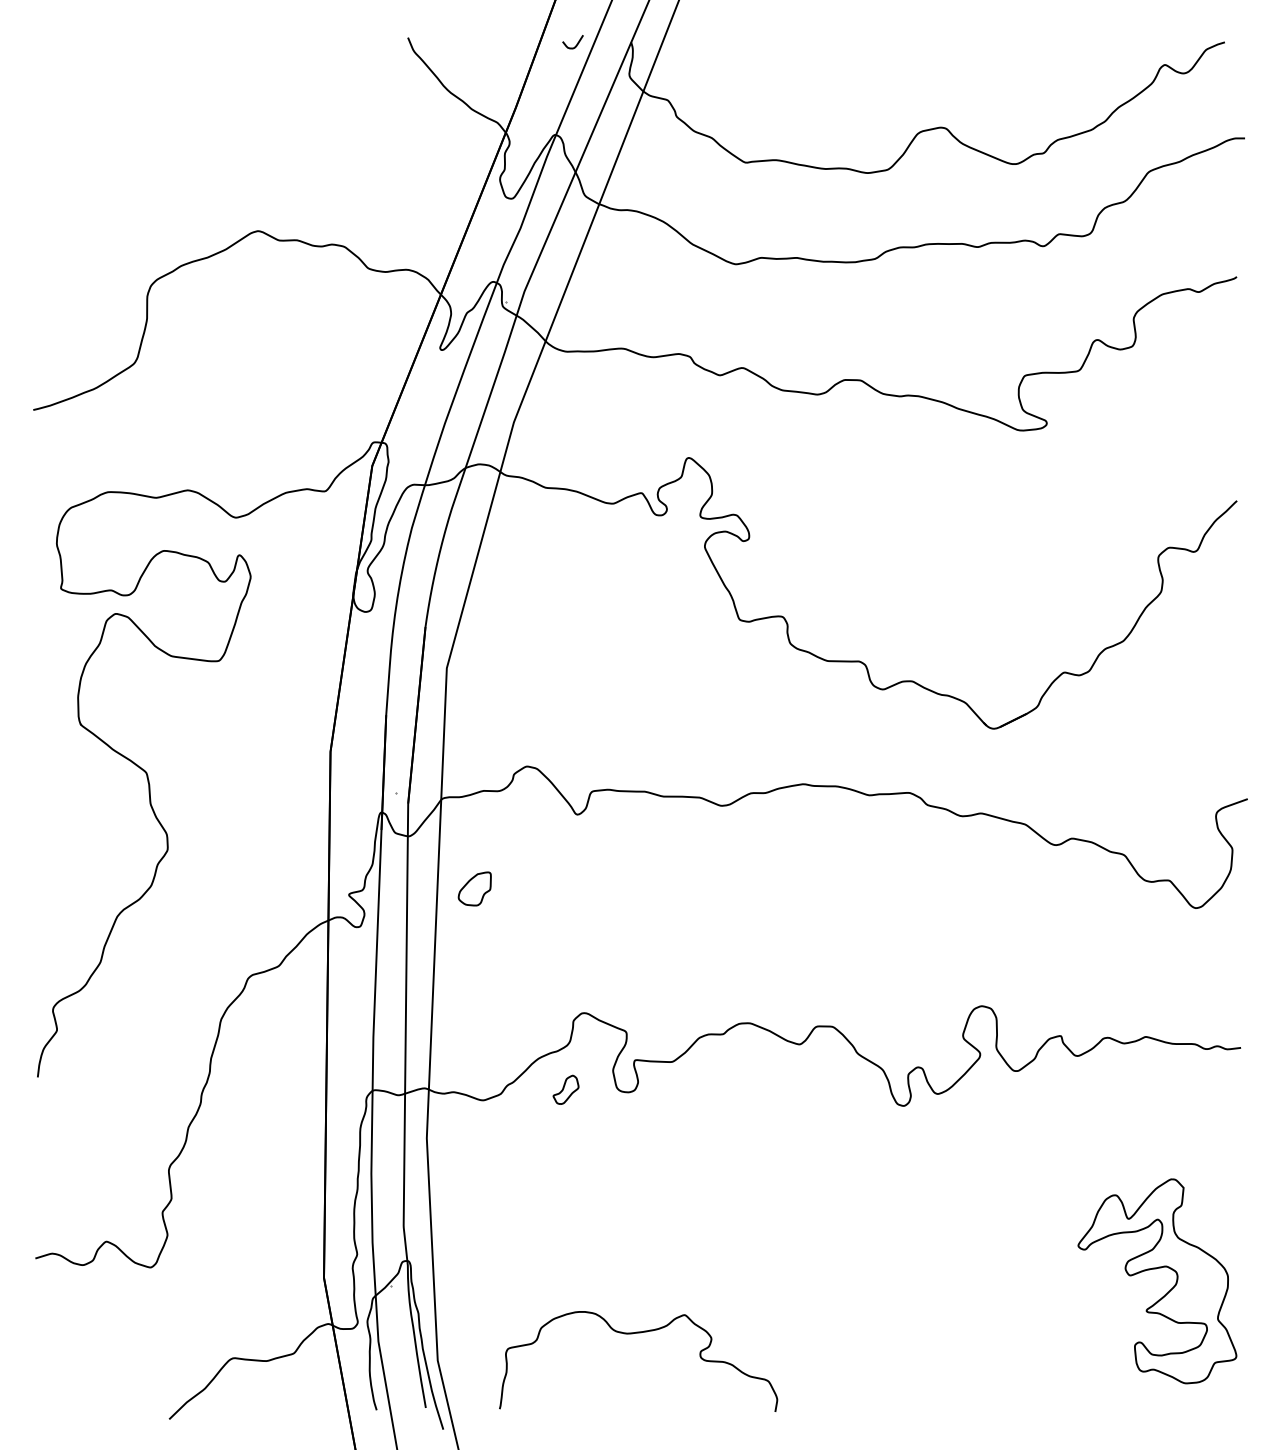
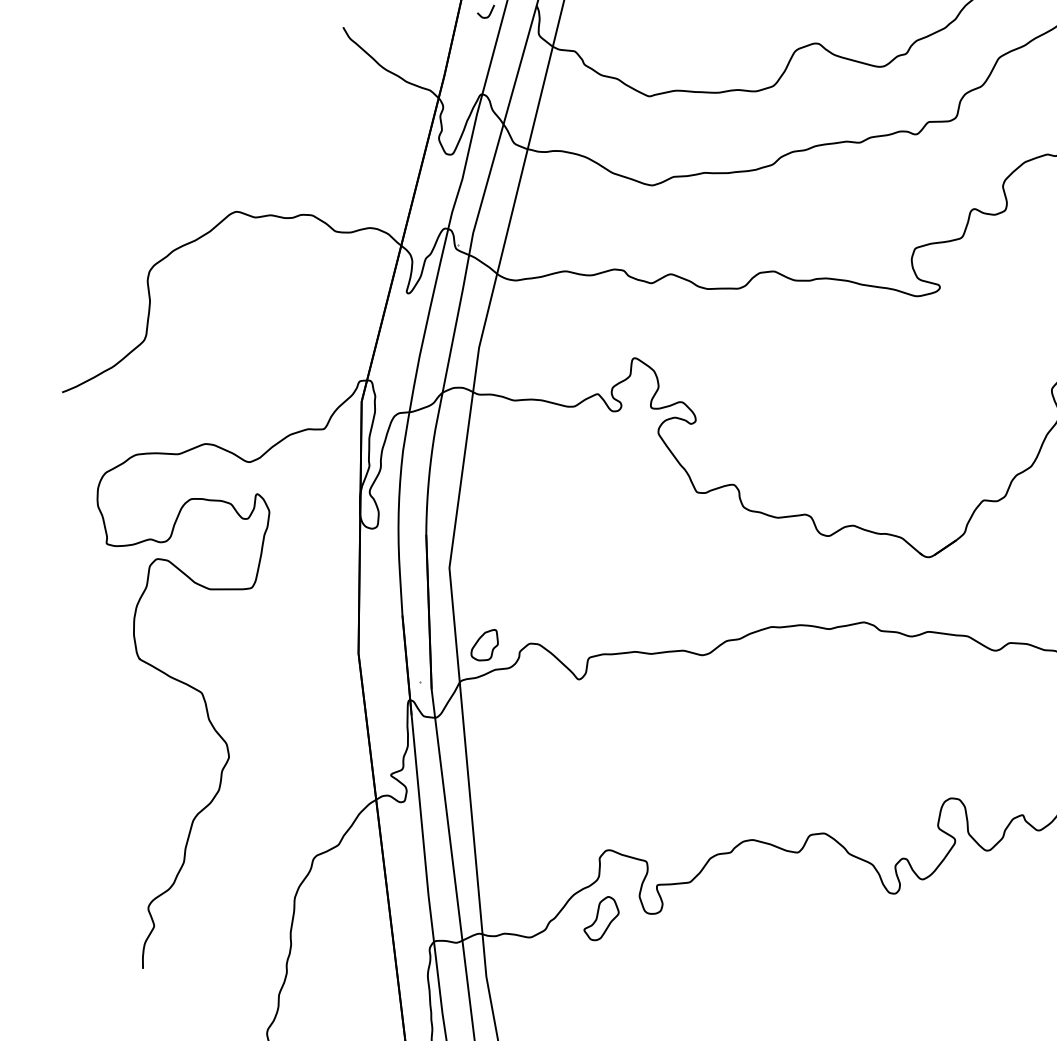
part: (474, 888) -> (484, 645), moved
part: (565, 1089) -> (600, 918), size x1.67

